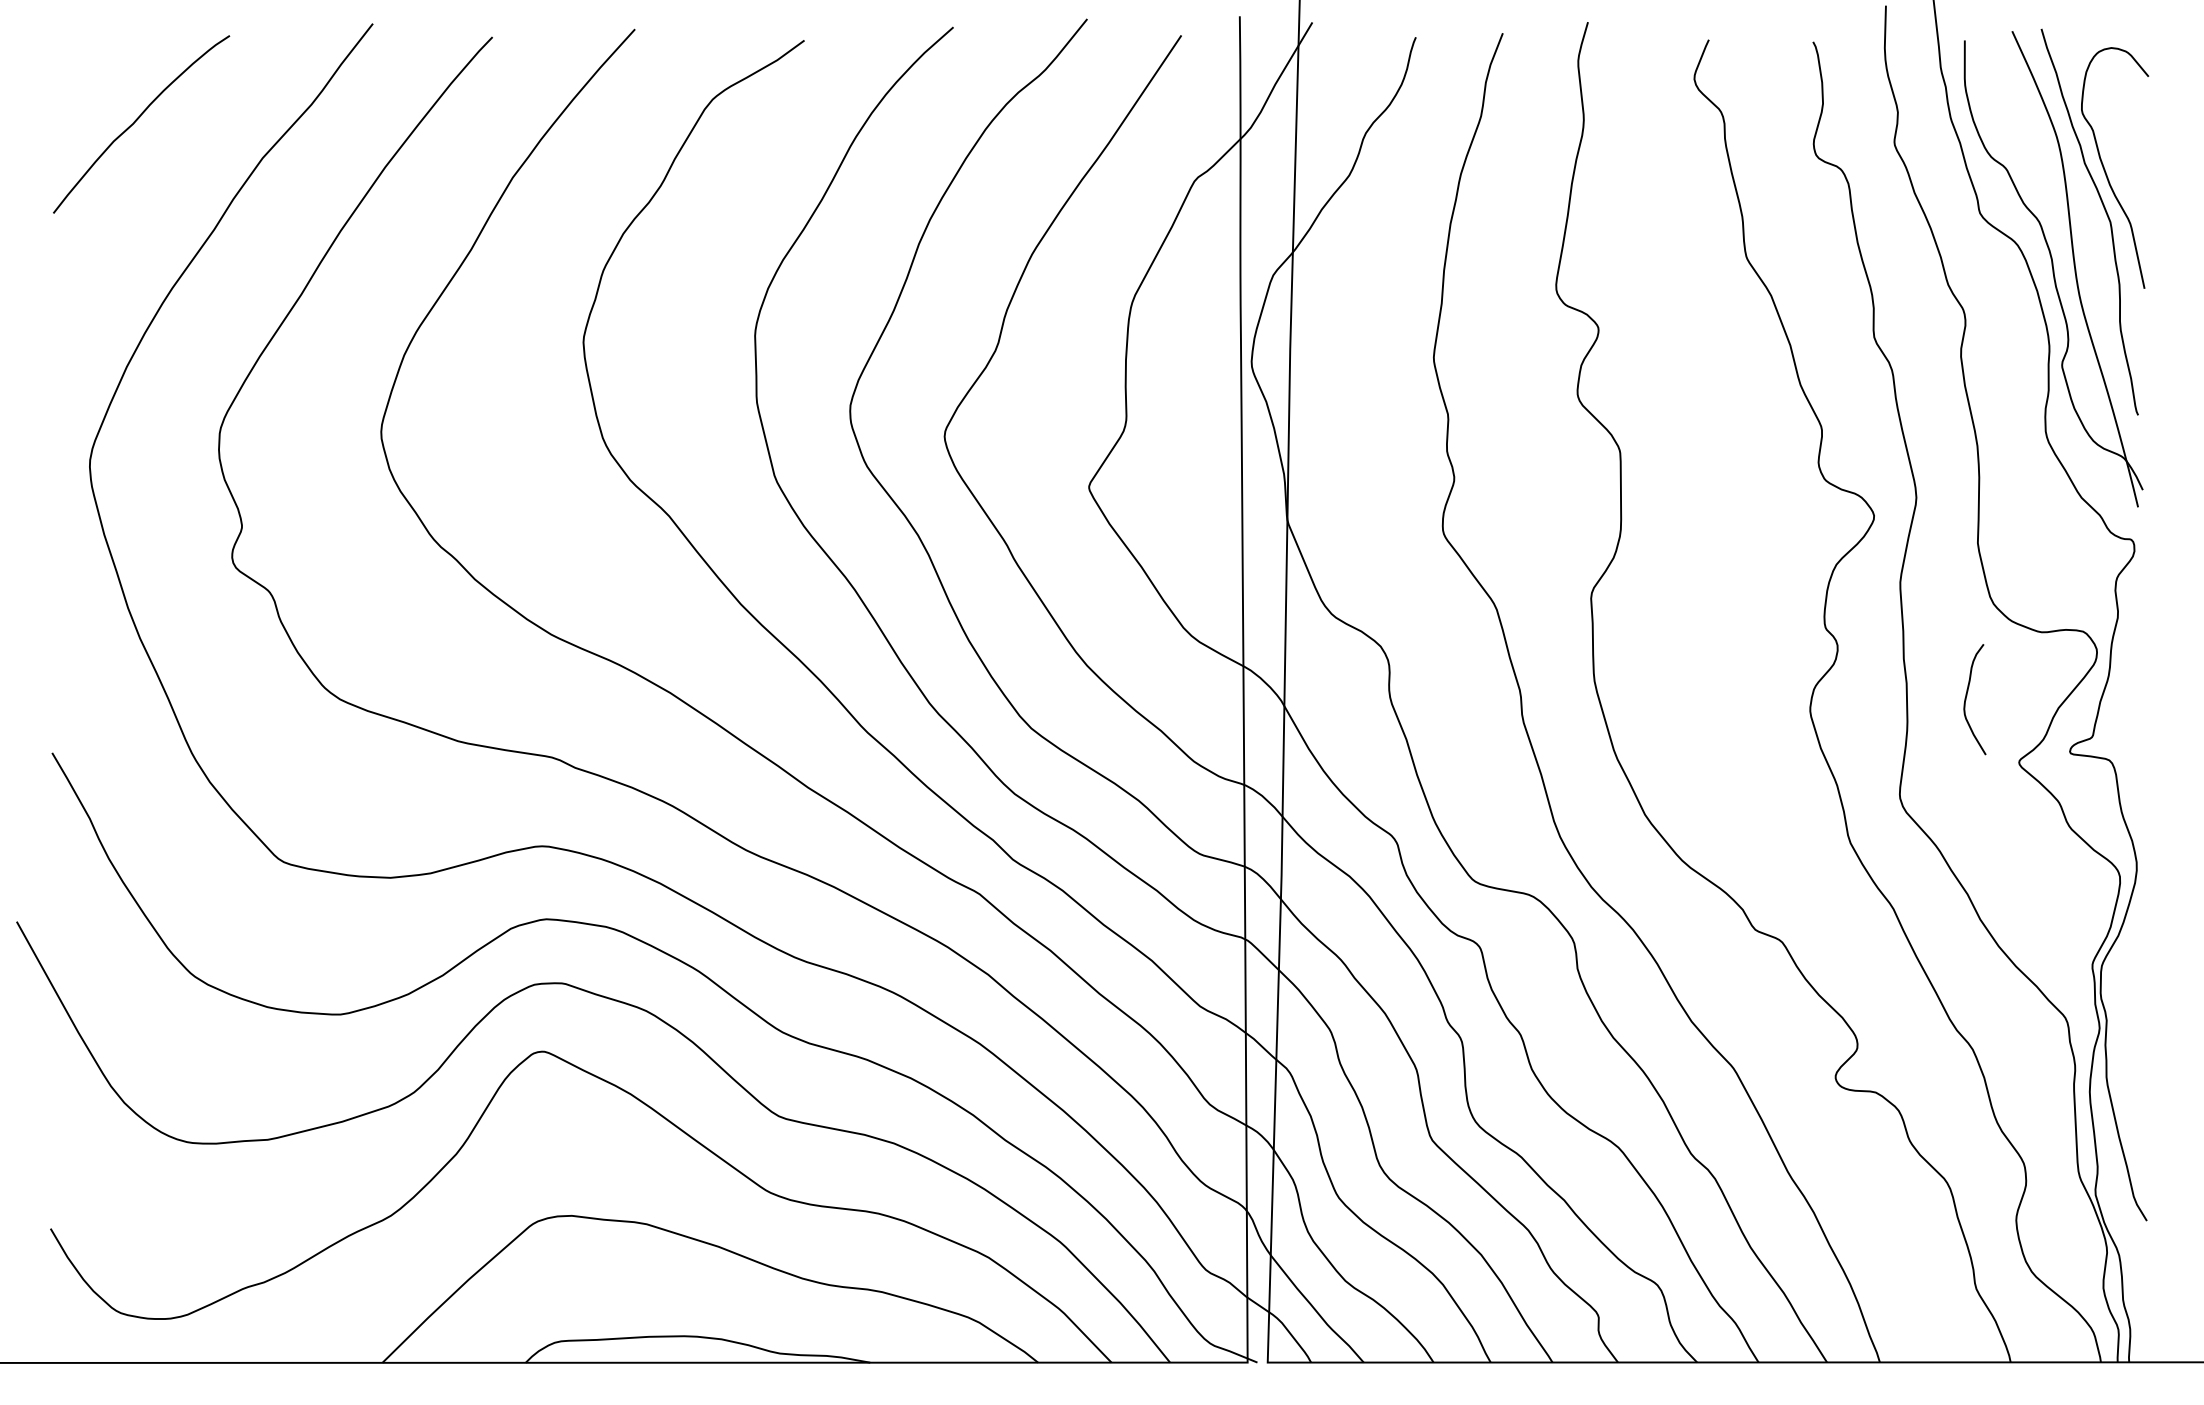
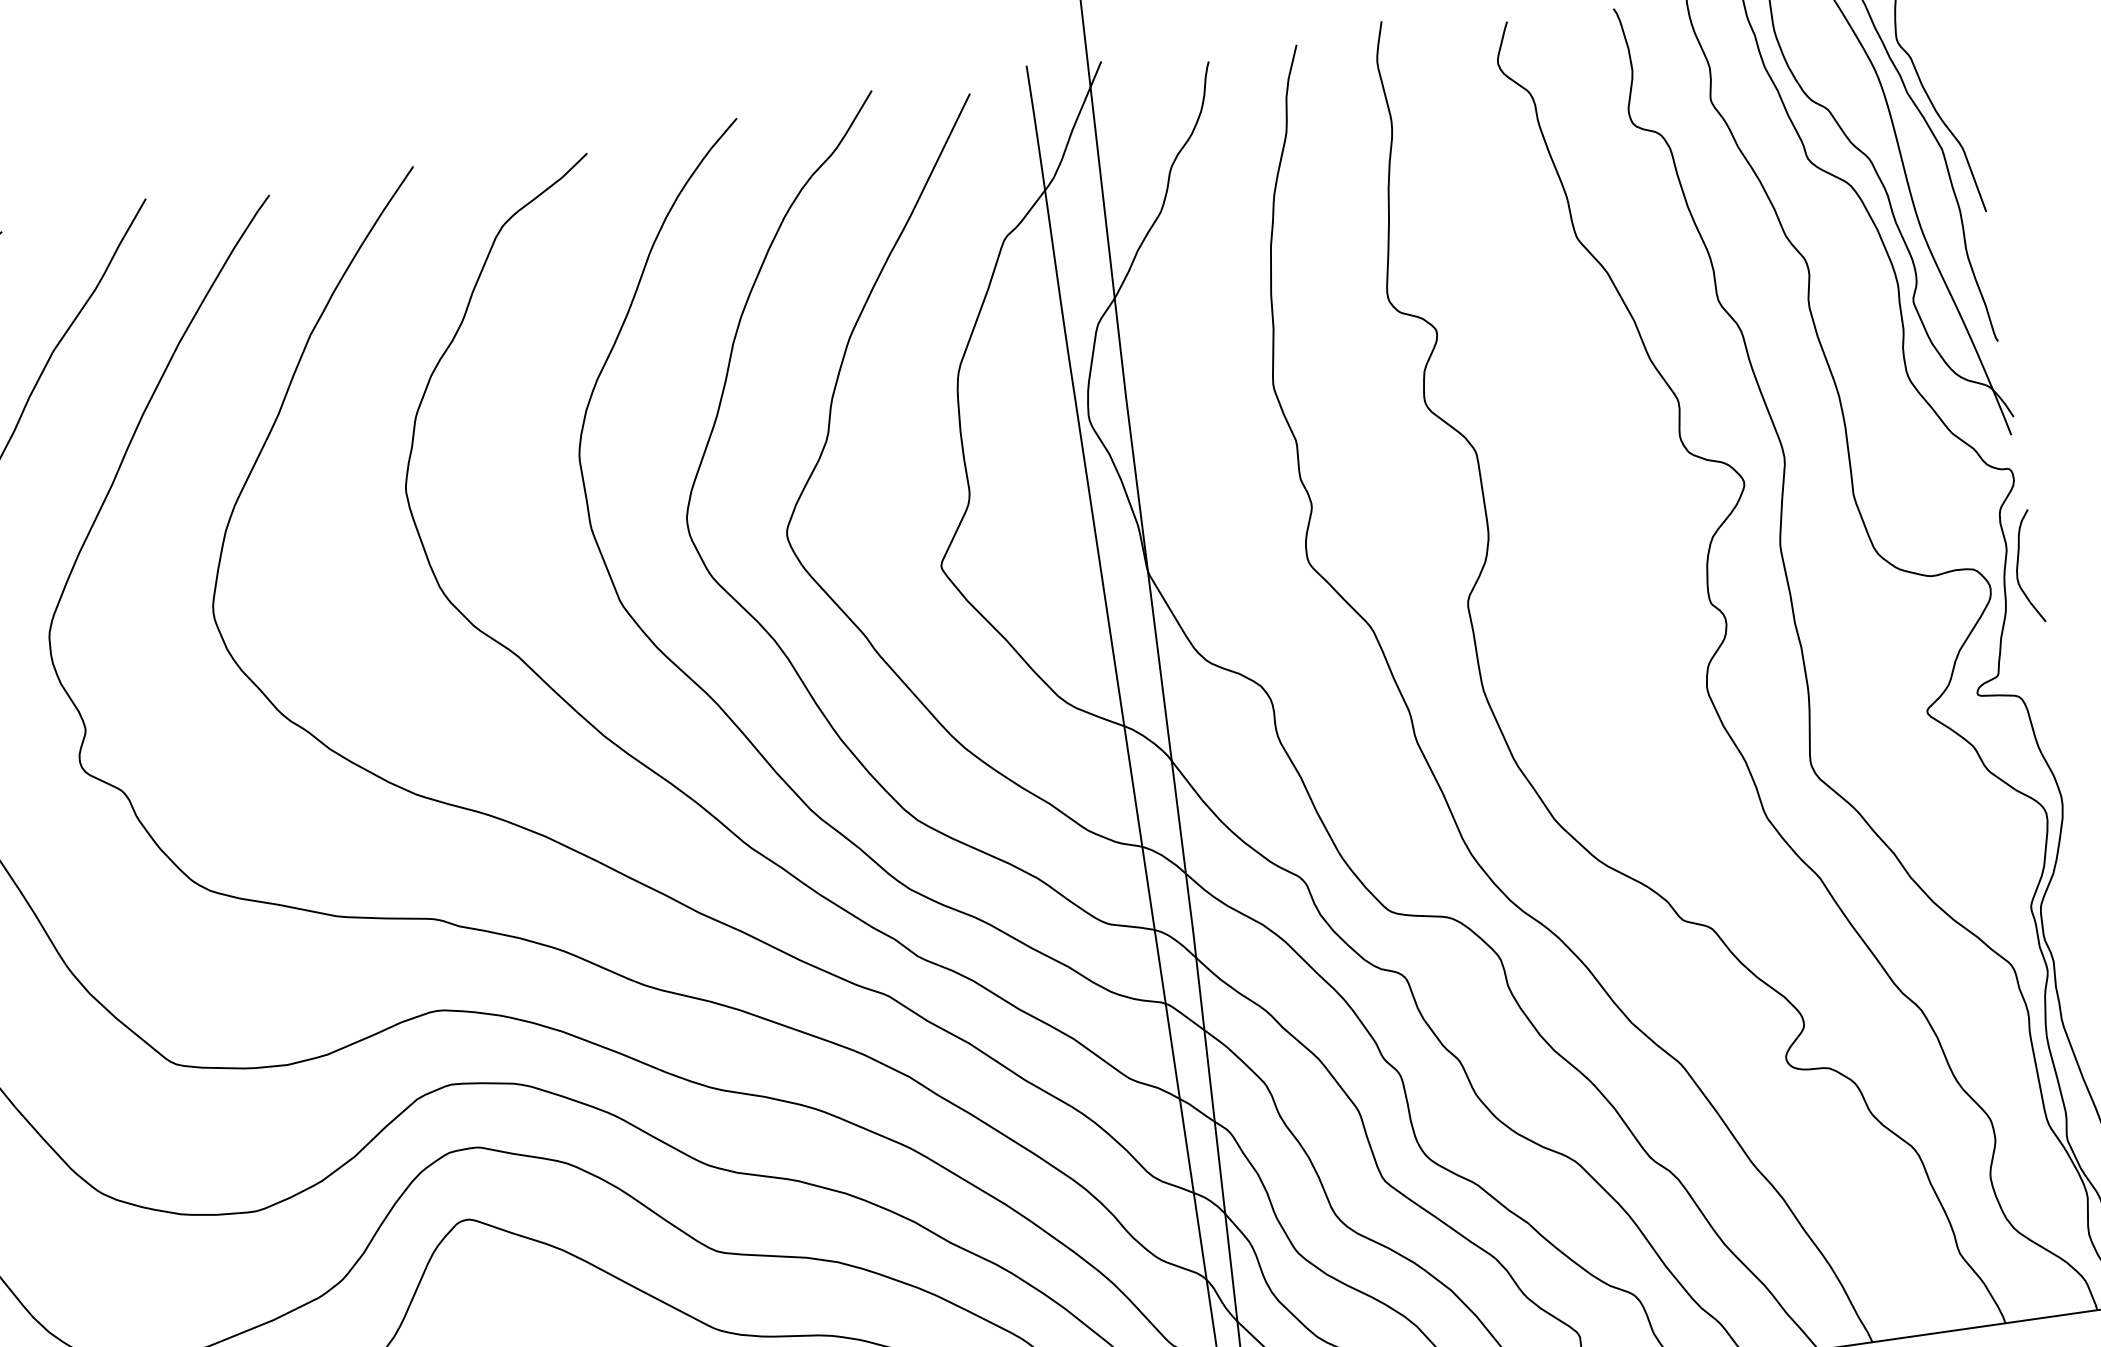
curve: (1967, 696) -> (2018, 565), moved

